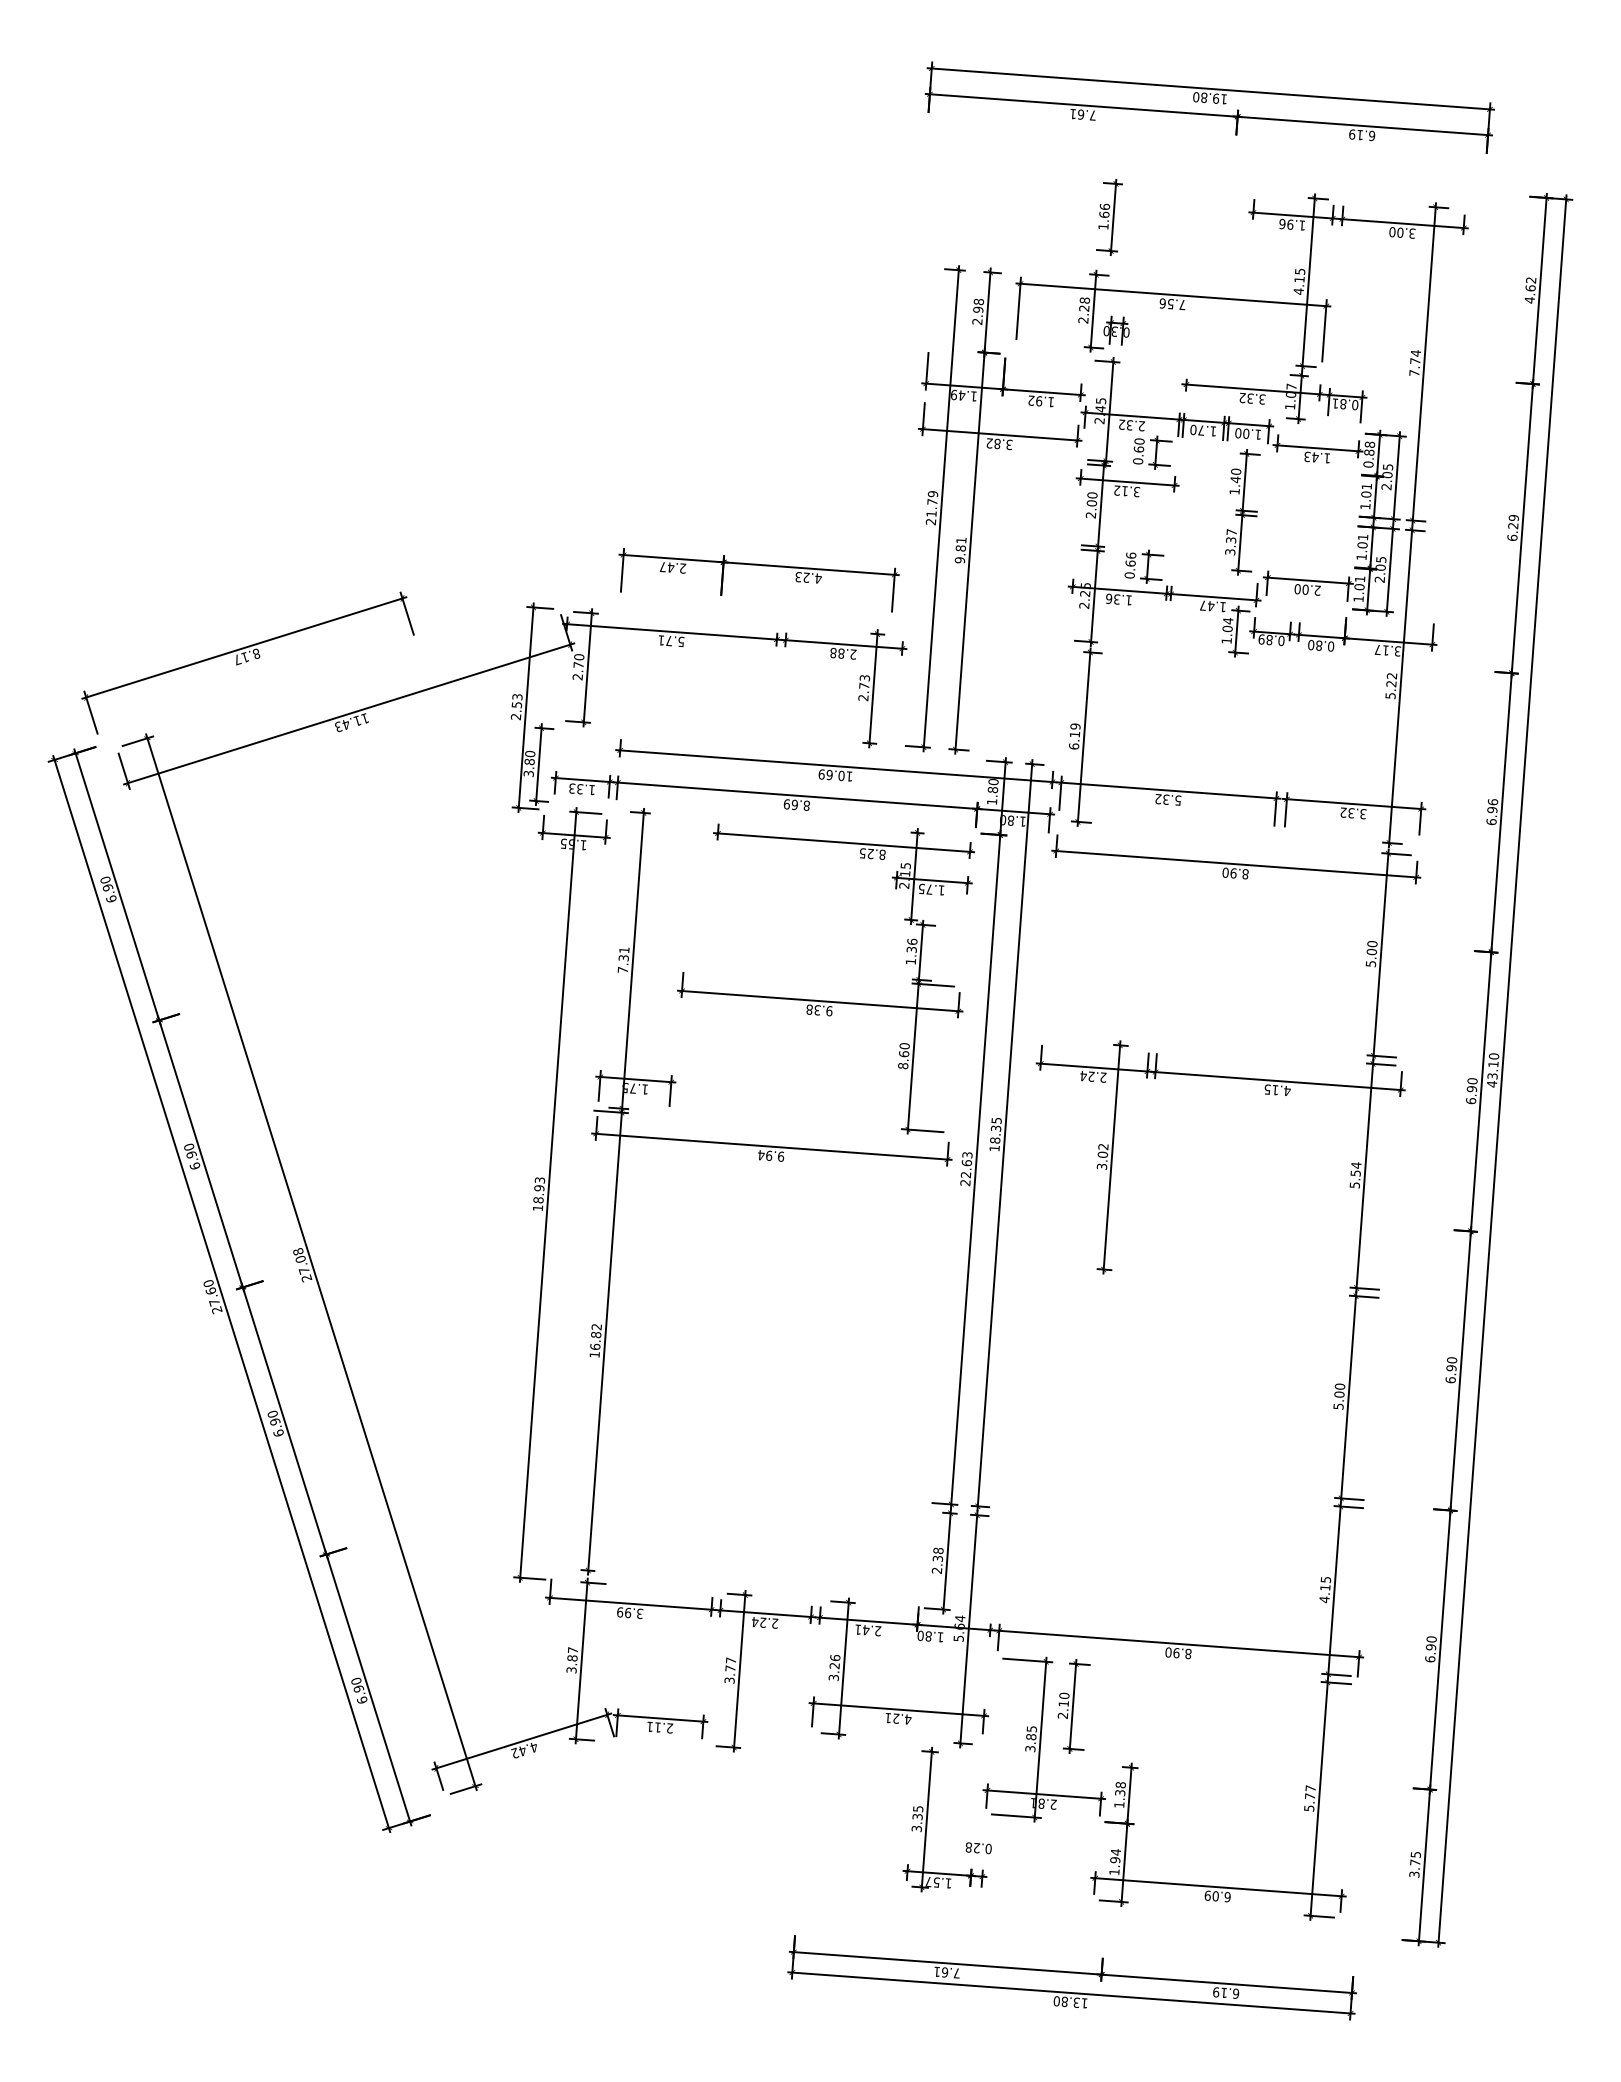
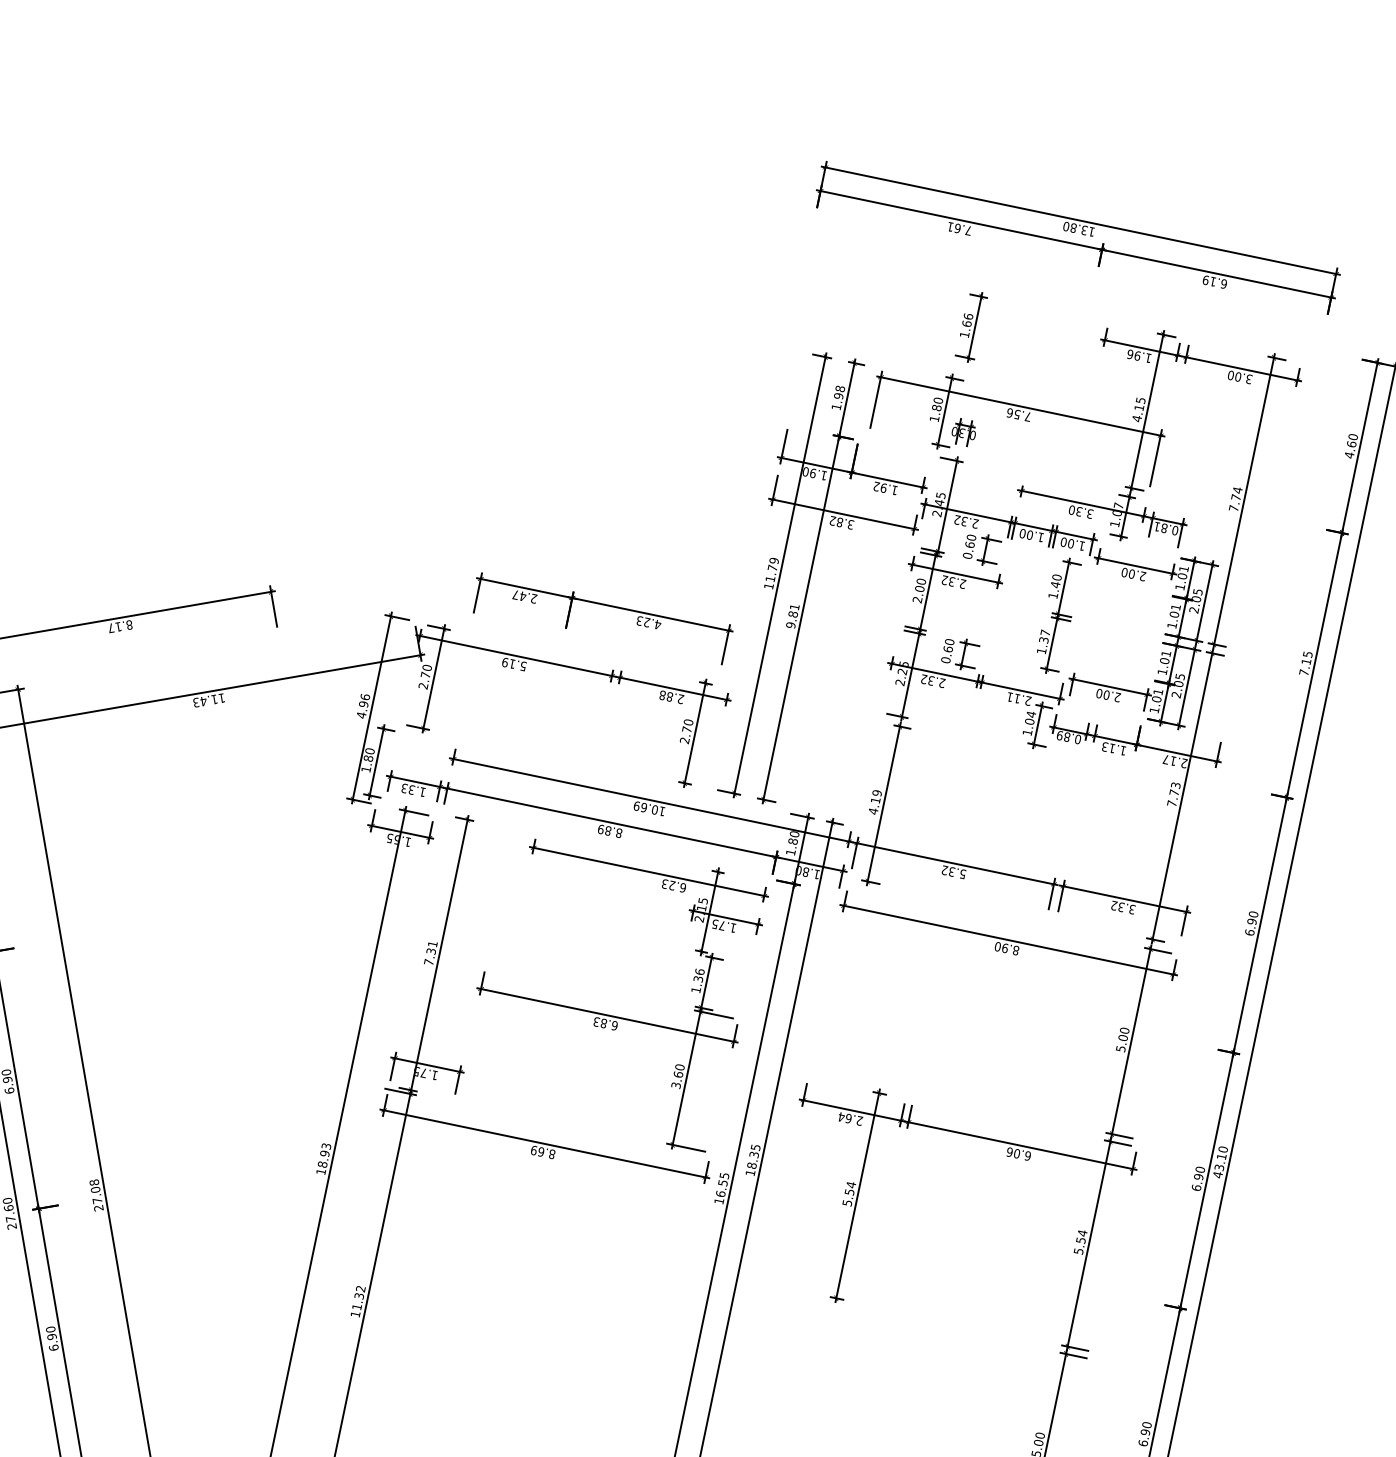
text: (1216, 98) -> (1084, 230), 19.80 -> 13.80
text: (1531, 280) -> (1353, 437), 4.62 -> 4.60
text: (1083, 310) -> (935, 409), 2.28 -> 1.80
text: (977, 322) -> (836, 407), 2.98 -> 1.98
text: (958, 395) -> (809, 472), 1.49 -> 1.90
text: (1242, 397) -> (1072, 509), 3.32 -> 3.30
text: (1201, 430) -> (1030, 535), 1.70 -> 1.00
text: (1369, 454) -> (1182, 578), 0.88 -> 1.01
text: (1317, 457) -> (1133, 574), 1.43 -> 2.00
text: (1131, 491) -> (957, 582), 3.12 -> 2.32
text: (930, 522) -> (768, 586), 21.79 -> 11.79
text: (1512, 527) -> (1305, 663), 6.29 -> 7.15
text: (1230, 552) -> (1041, 651), 3.37 -> 1.37
text: (1131, 555) -> (949, 642), 0.66 -> 0.60
text: (1119, 599) -> (933, 681), 1.36 -> 2.32
text: (1213, 606) -> (1019, 699), 1.47 -> 2.11
text: (664, 640) -> (508, 662), 5.71 -> 5.19
text: (1321, 645) -> (1114, 748), 0.80 -> 1.13
text: (1397, 650) -> (1184, 762), 3.17 -> 2.17
text: (864, 678) -> (688, 722), 2.73 -> 2.70
text: (1391, 686) -> (1174, 795), 5.22 -> 7.73
text: (516, 707) -> (363, 706), 2.53 -> 4.96
text: (1074, 746) -> (873, 811), 6.19 -> 4.19
text: (528, 774) -> (365, 770), 3.80 -> 1.80
text: (1492, 801) -> (1253, 913), 6.96 -> 6.90
text: (794, 805) -> (607, 831), 8.69 -> 8.89
text: (872, 853) -> (673, 885), 8.25 -> 6.23
text: (819, 1010) -> (605, 1023), 9.38 -> 6.83
text: (903, 1066) -> (676, 1086), 8.60 -> 3.60
text: (1091, 1076) -> (848, 1118), 2.24 -> 2.64
text: (1277, 1090) -> (1018, 1154), 4.15 -> 6.06
text: (771, 1155) -> (543, 1151), 9.94 -> 8.69
text: (1102, 1156) -> (849, 1193), 3.02 -> 5.54
text: (966, 1169) -> (721, 1188), 22.63 -> 16.55
text: (595, 1340) -> (358, 1301), 16.82 -> 11.32

